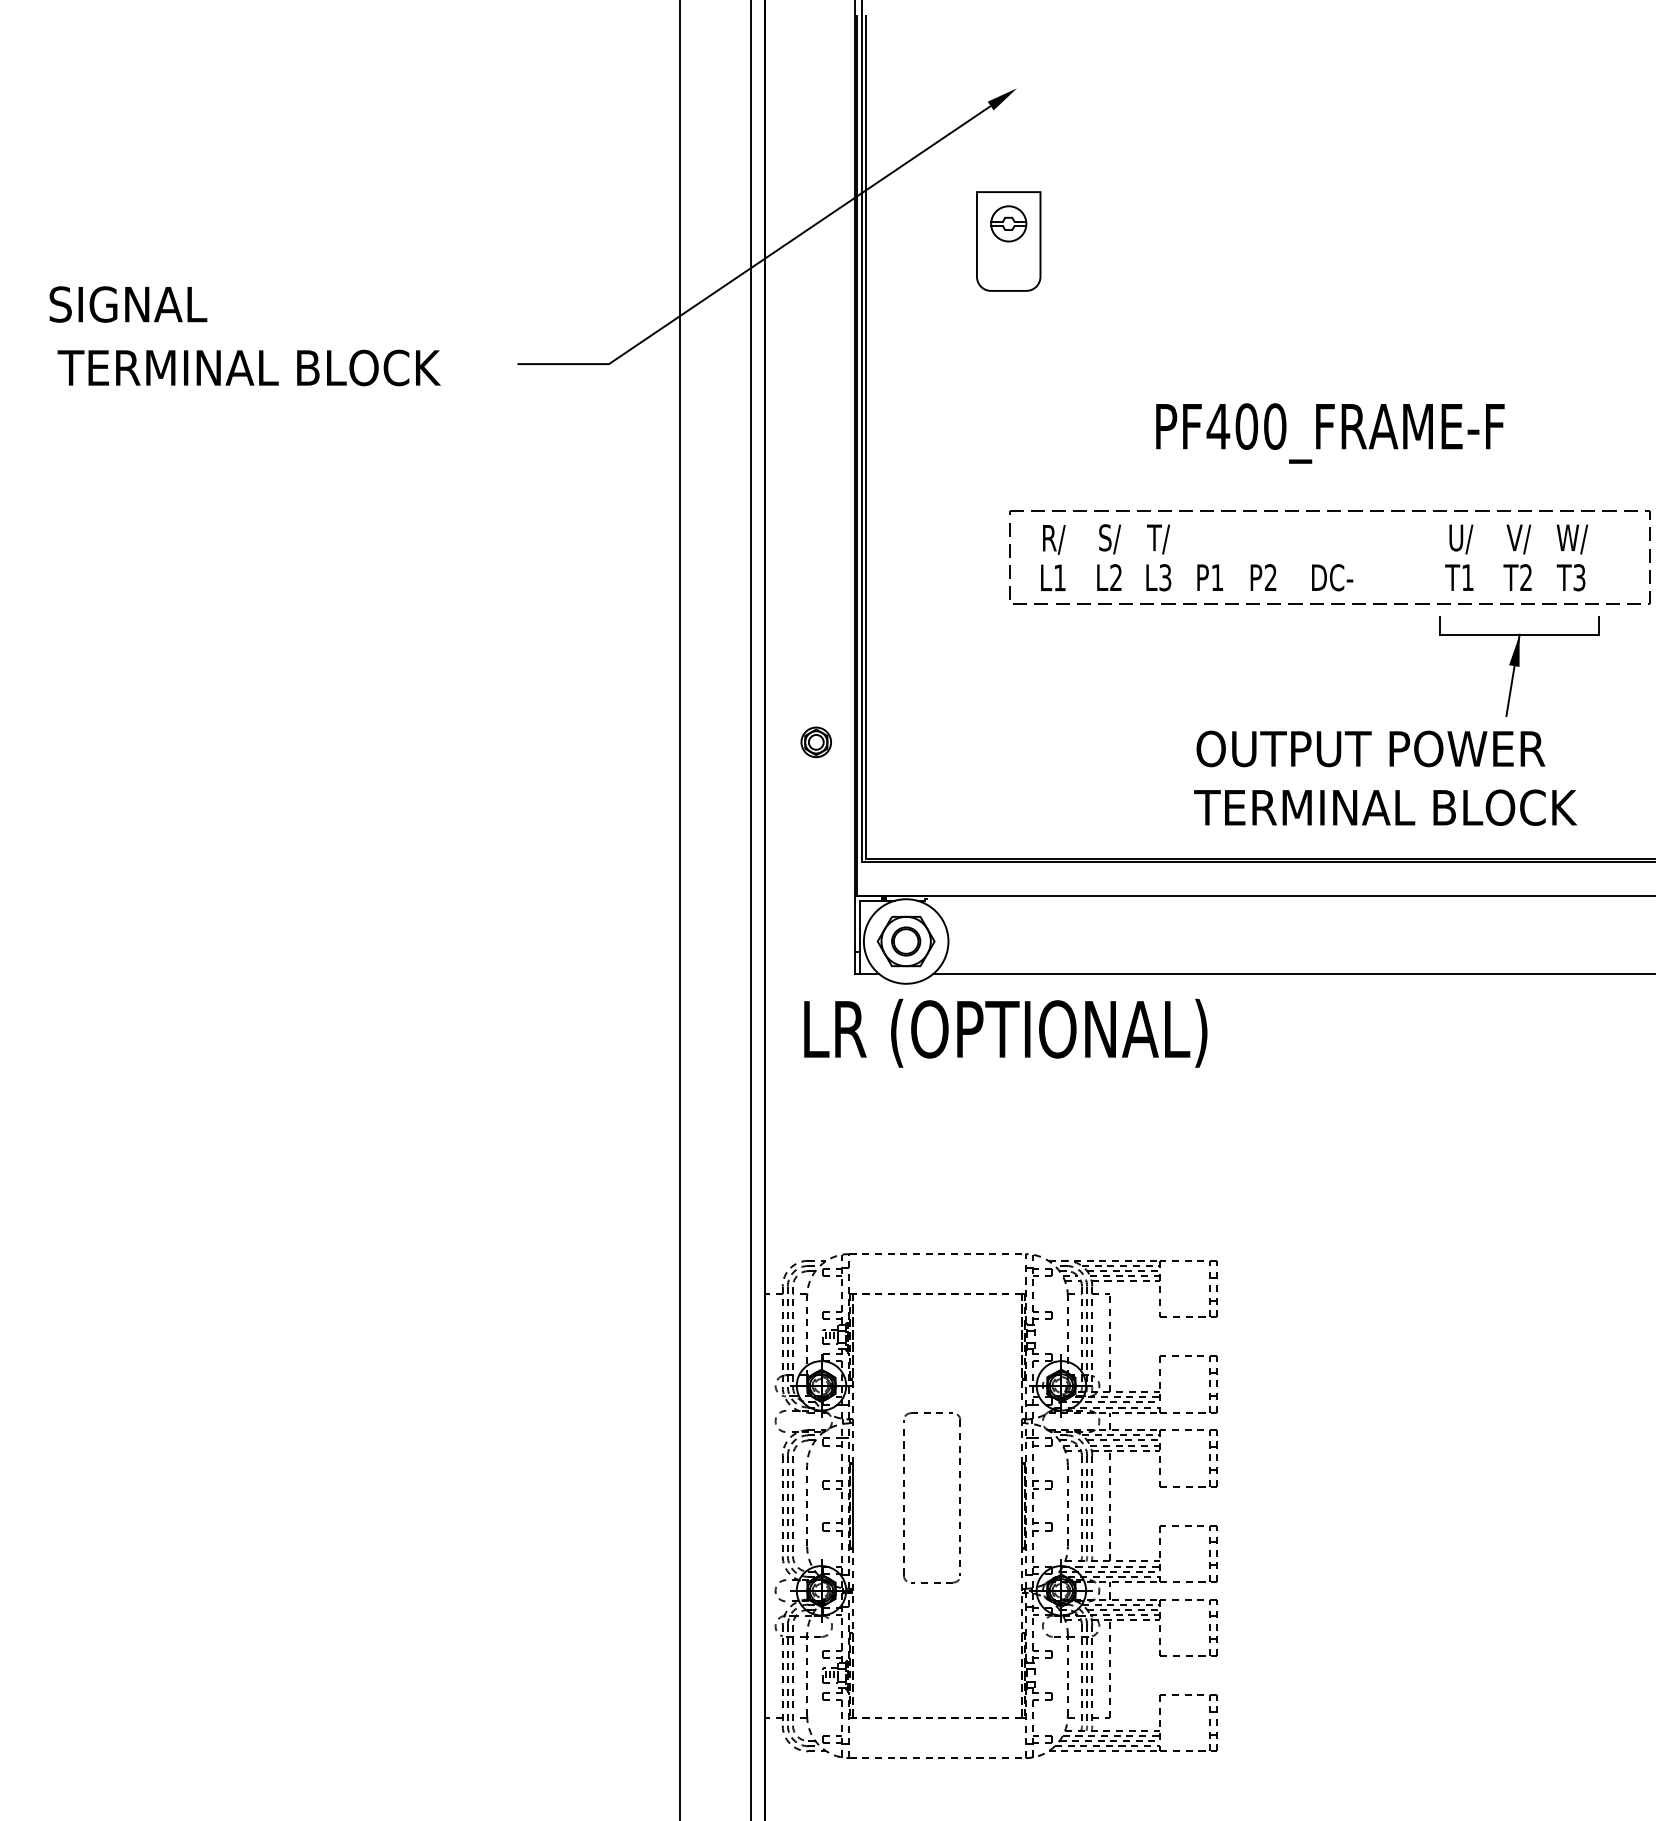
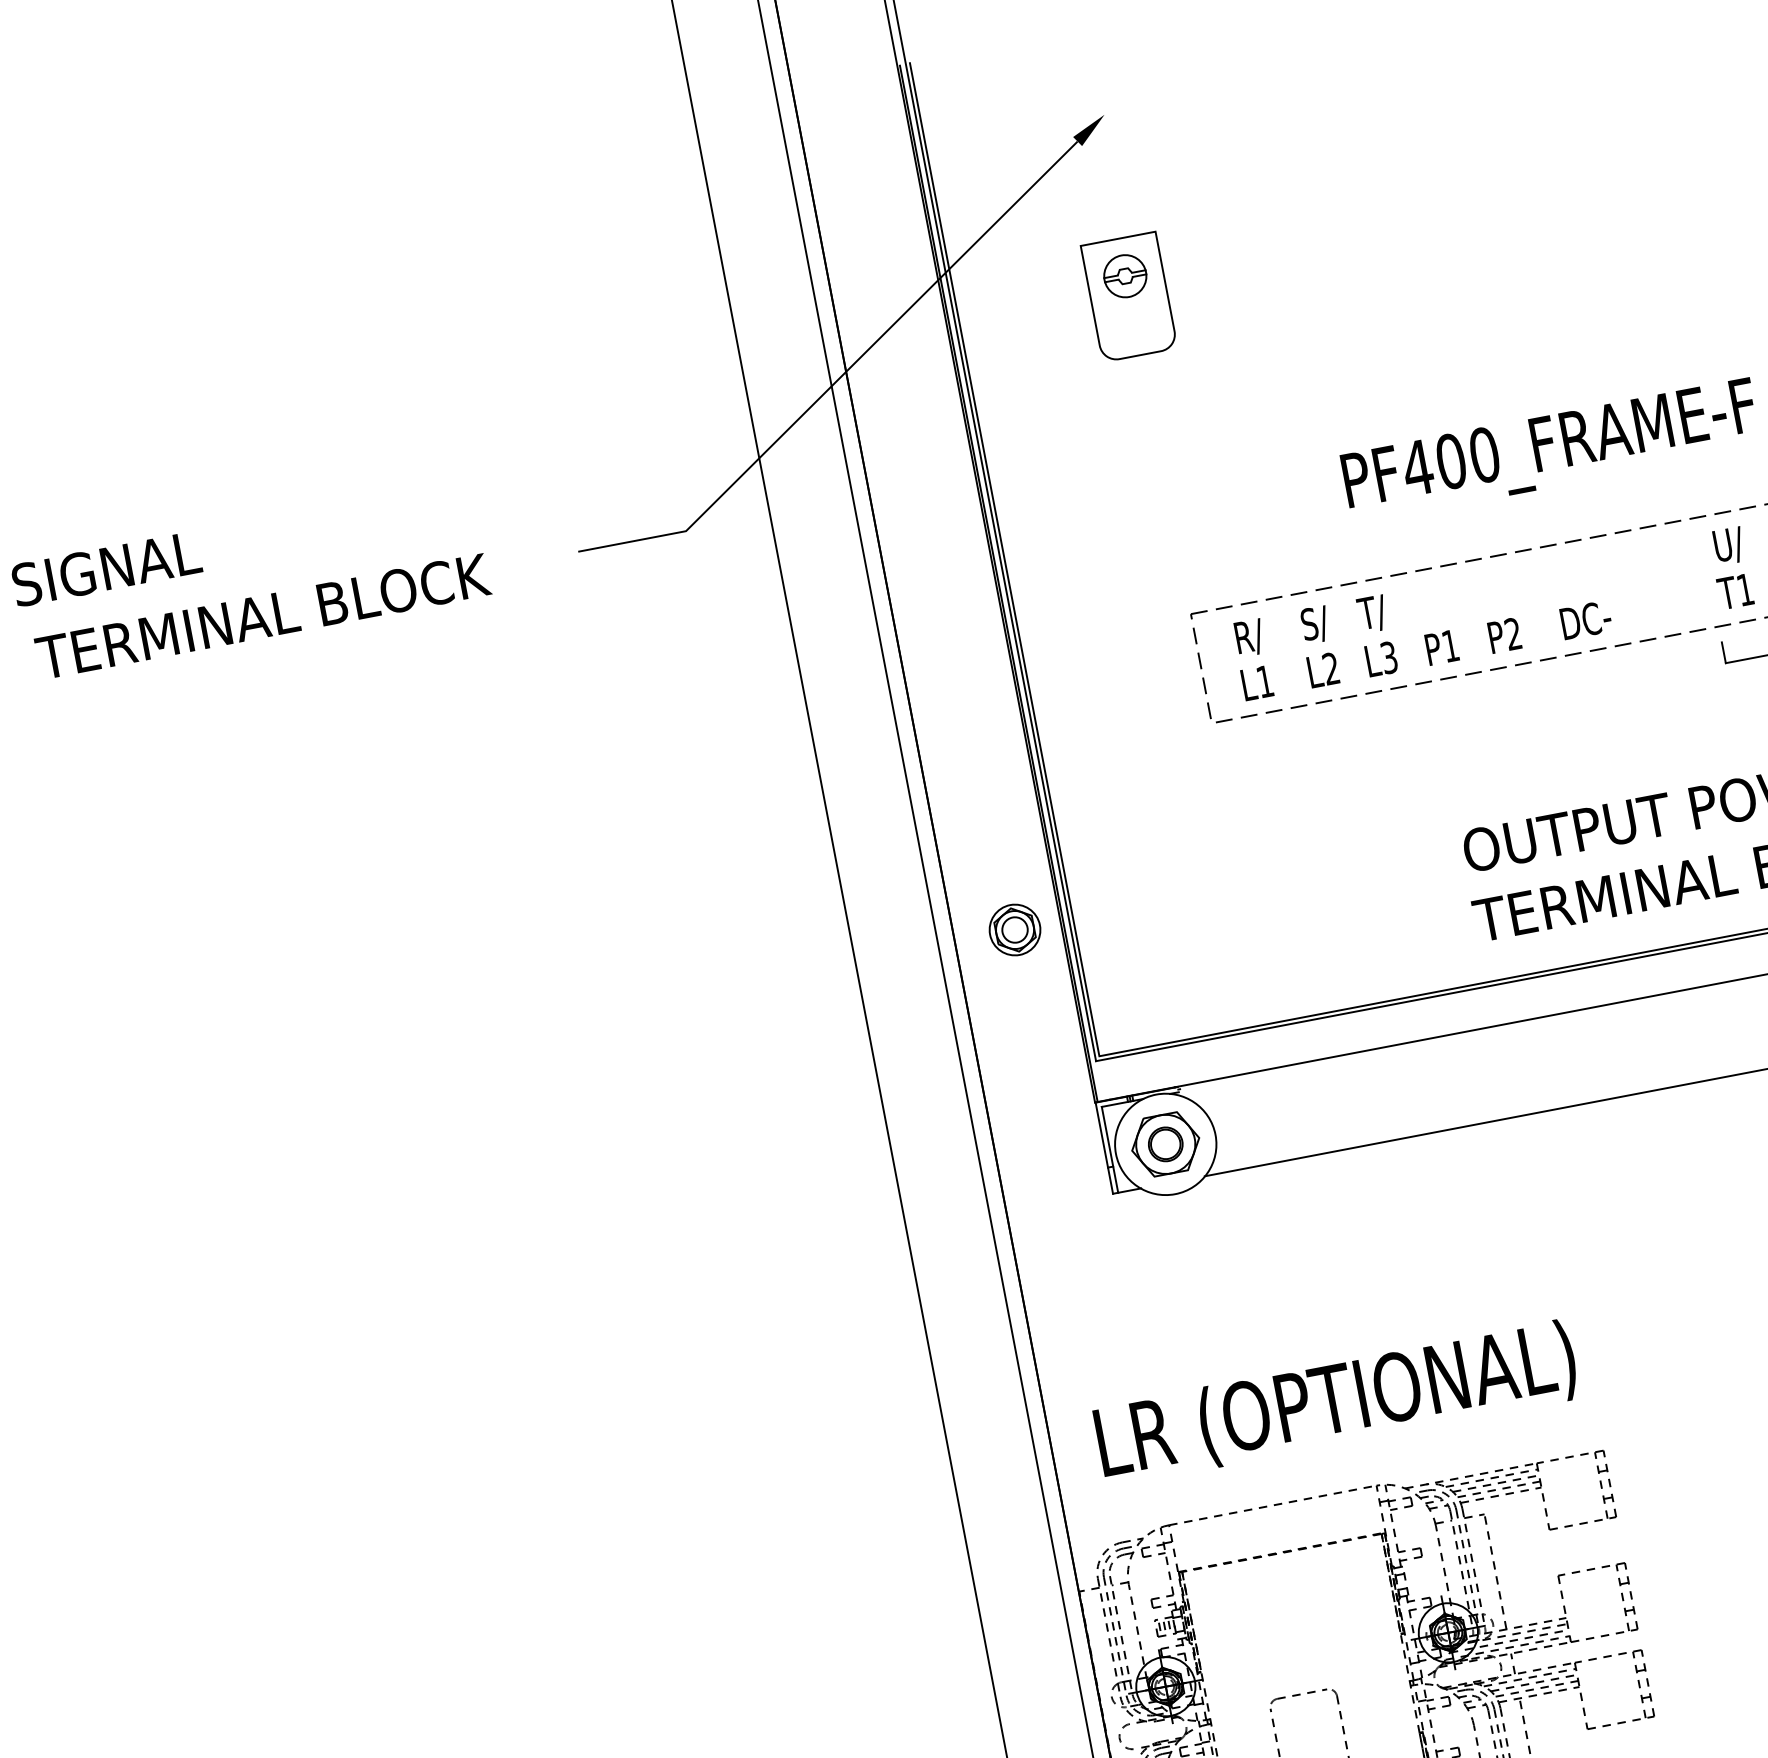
part: (816, 742) -> (1015, 930), size x1.43
text: (1005, 1032) -> (1336, 1402), moved

